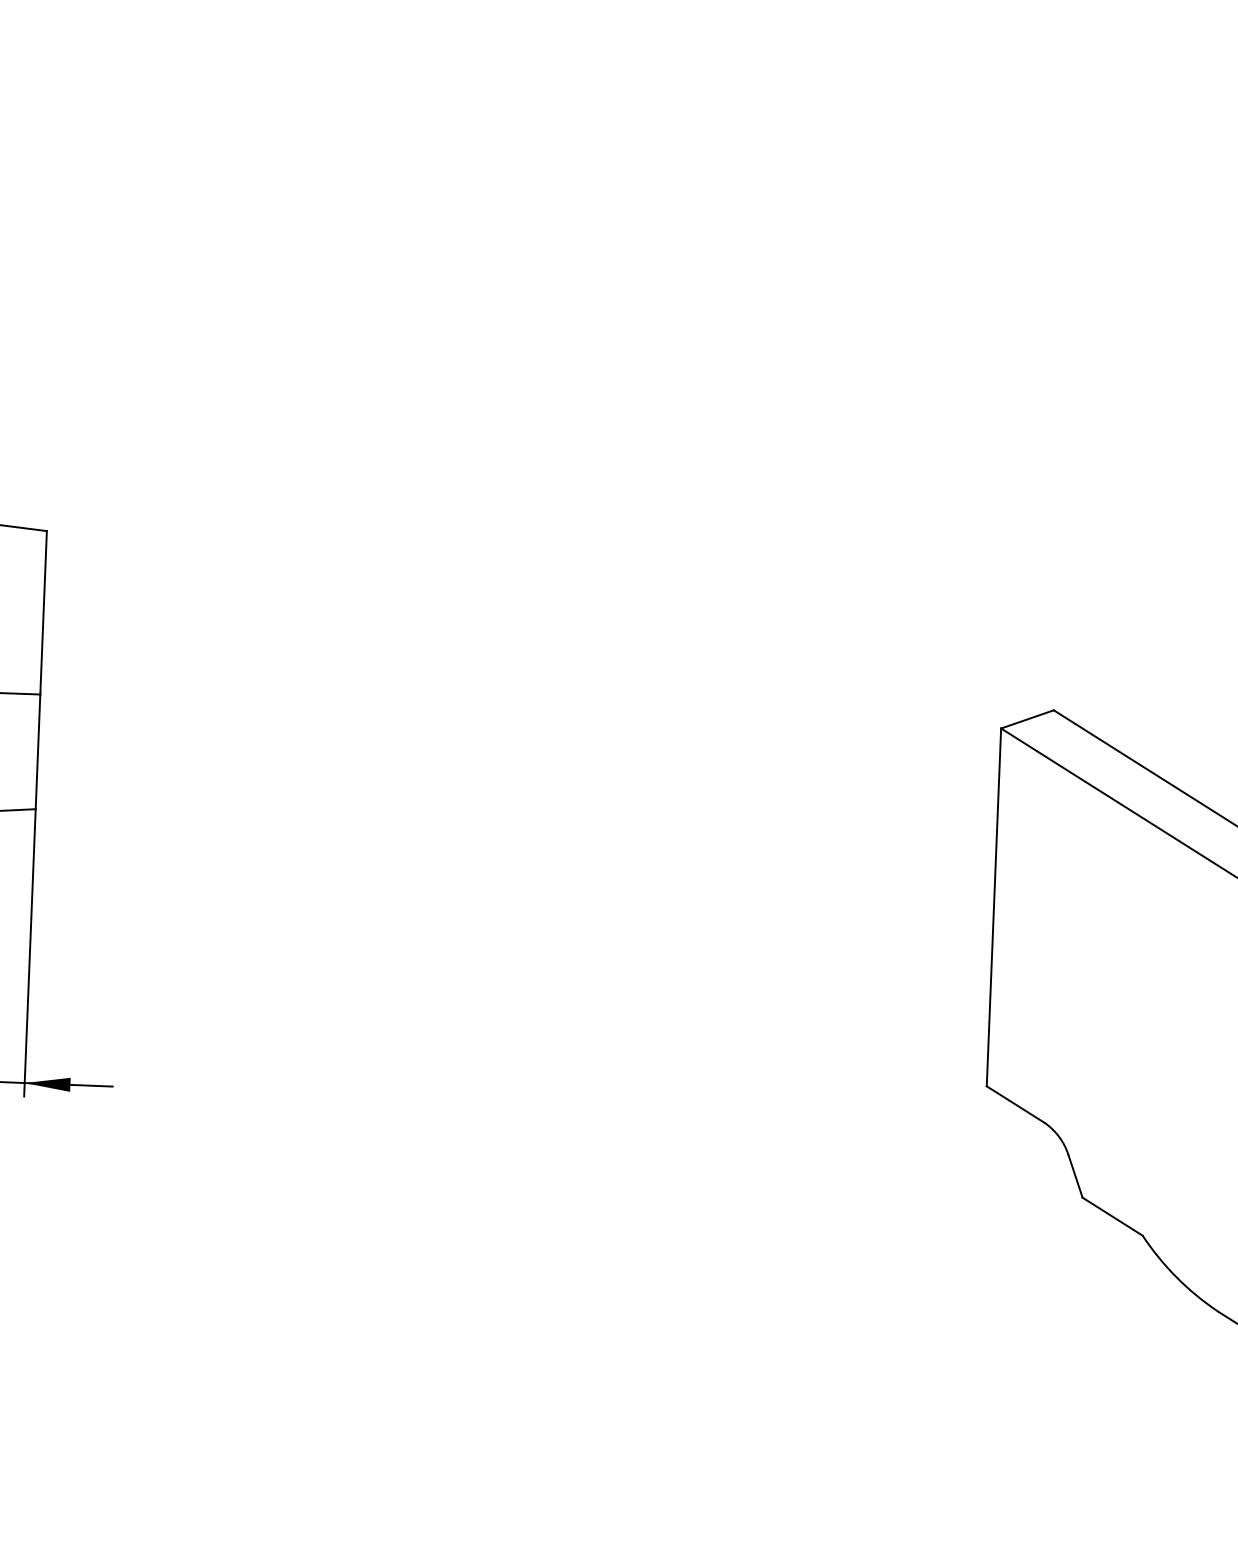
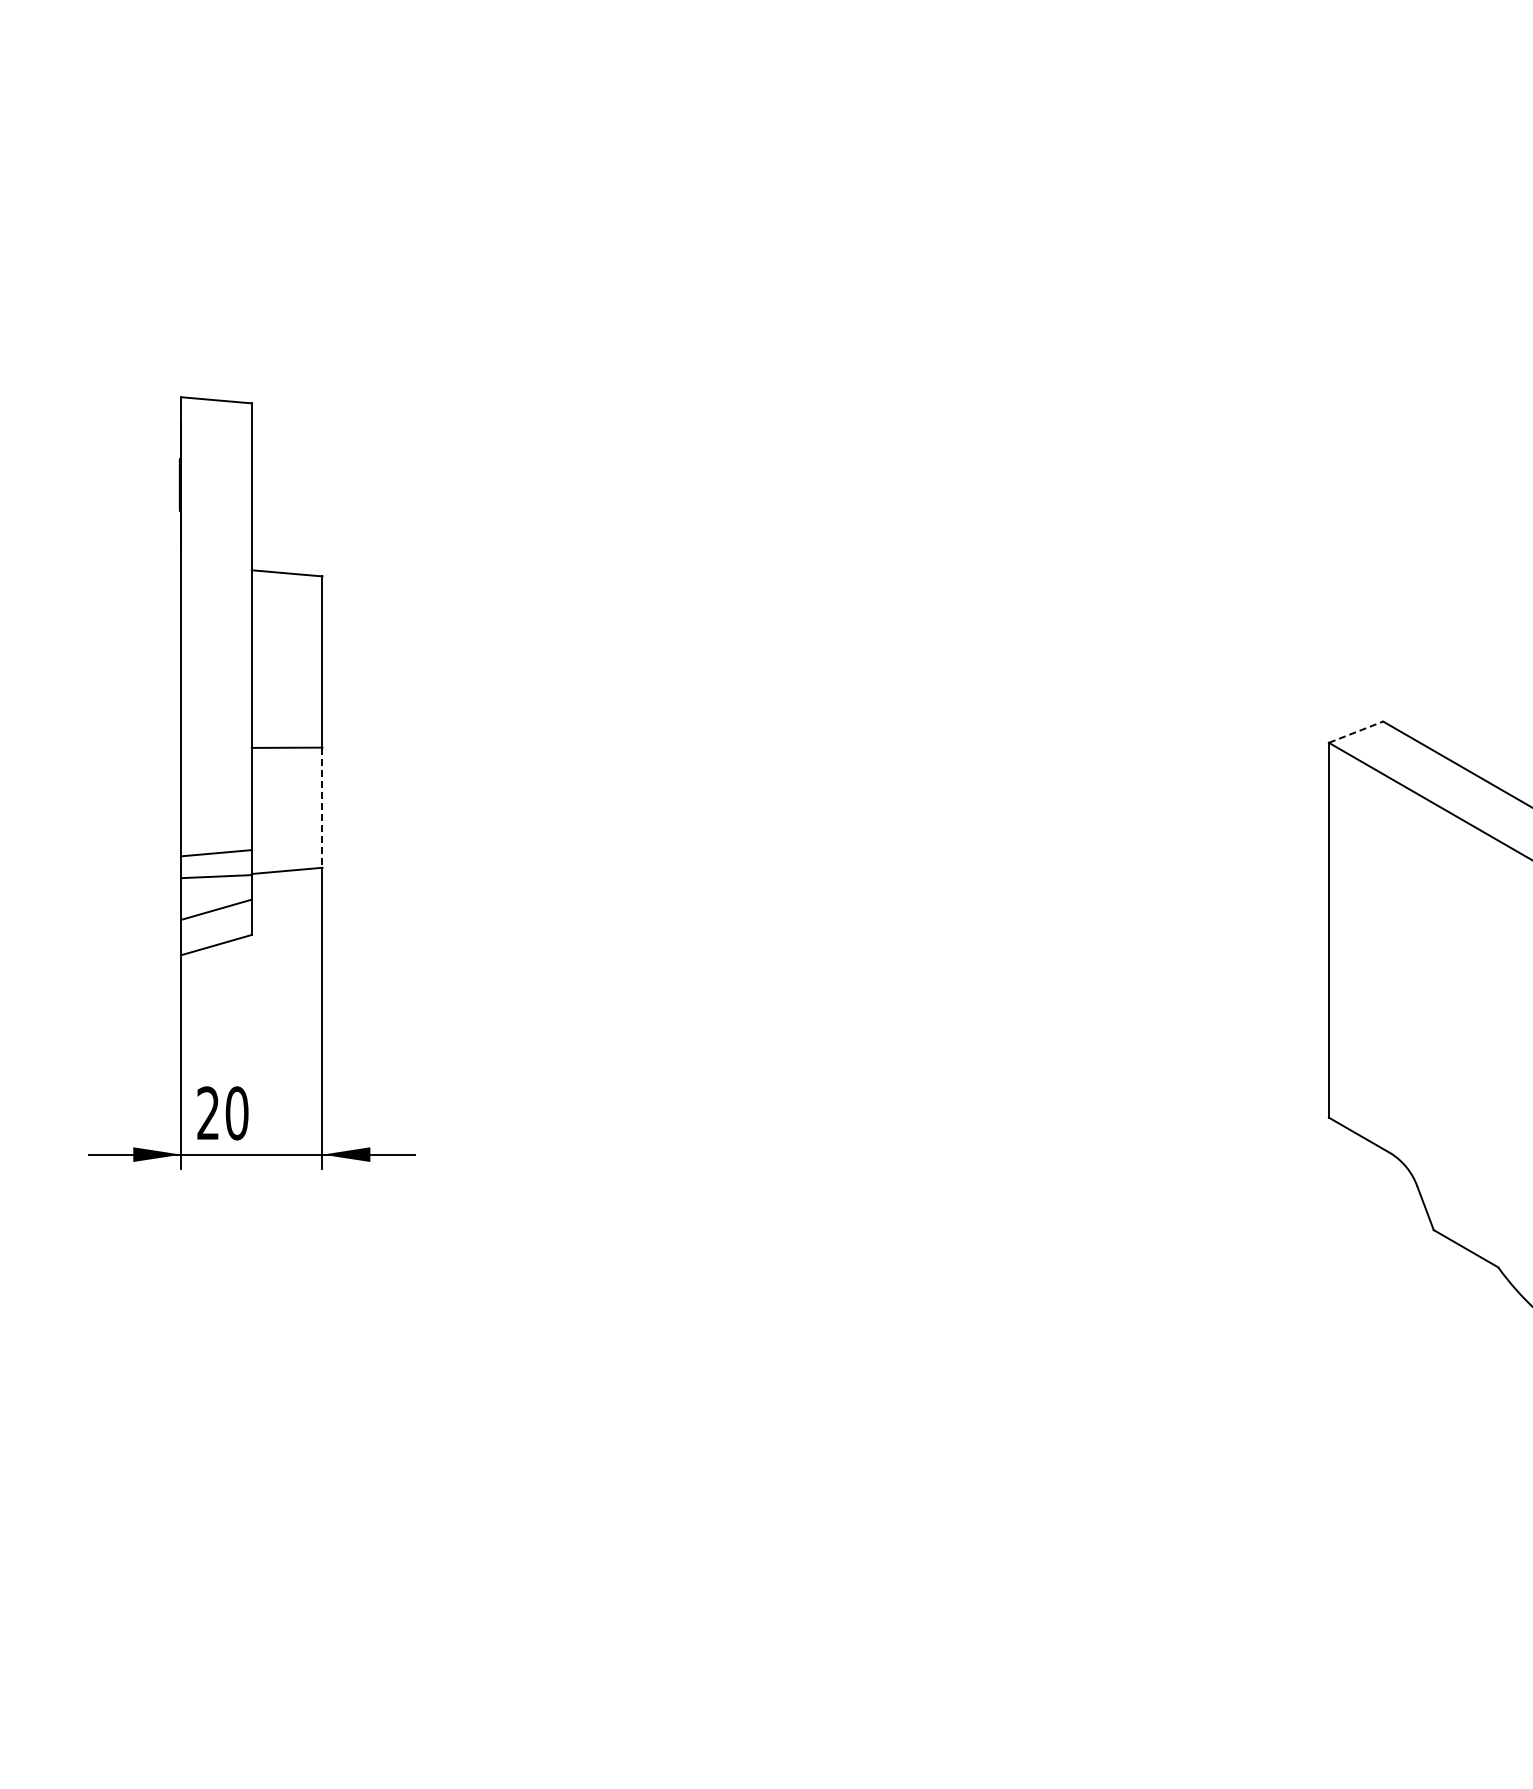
line: (1027, 719) -> (1356, 732), solid -> dashed
line: (38, 752) -> (322, 808), solid -> dashed

